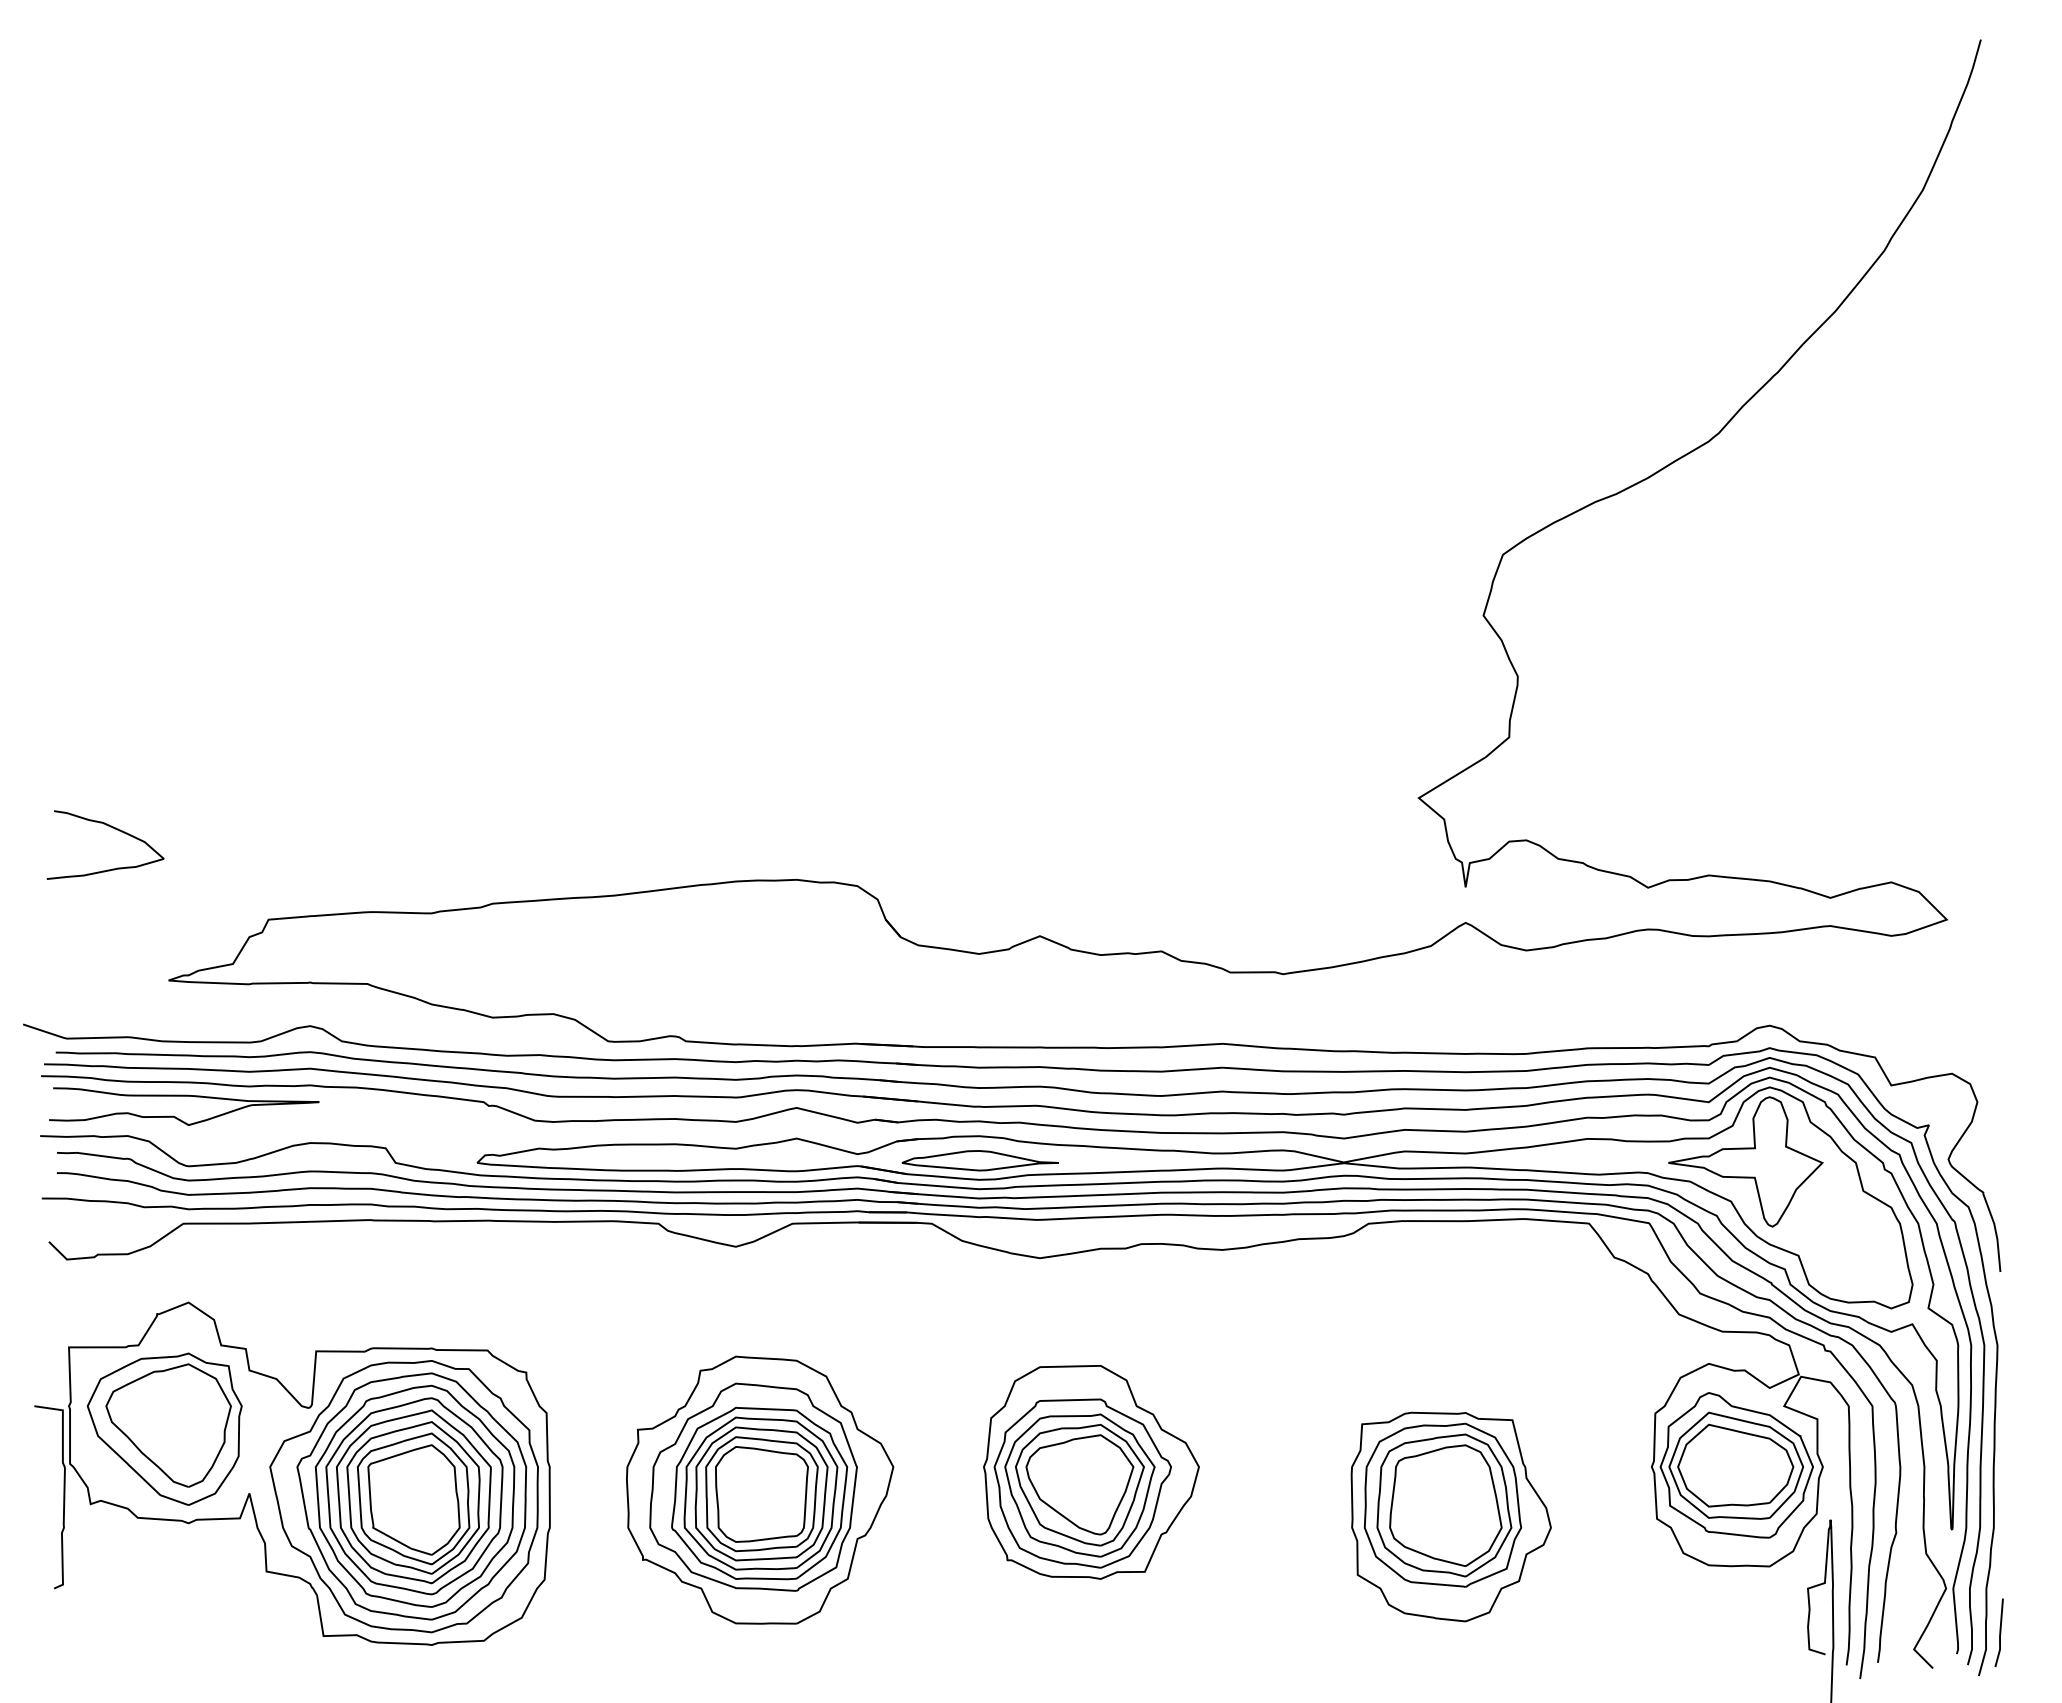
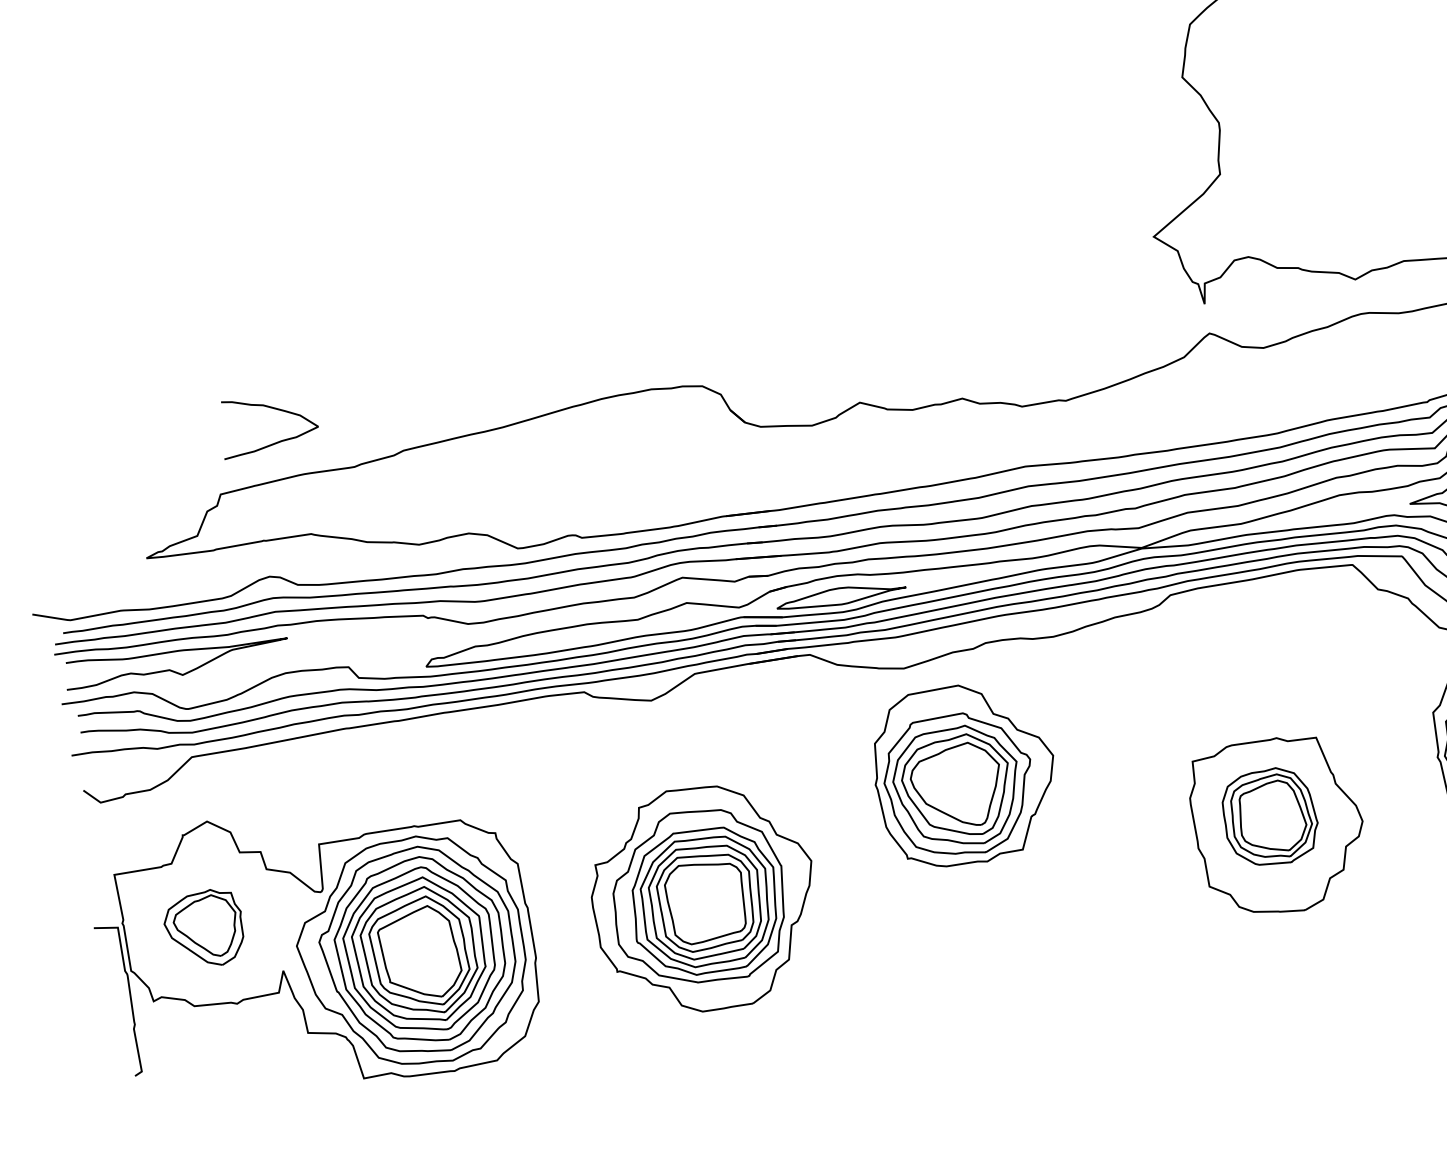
curve: (112, 828) -> (271, 408), moved
part: (164, 1428) -> (204, 928), size x0.6
part: (1091, 1472) -> (965, 774), moved
part: (1442, 1504) -> (1269, 816), size x0.7

